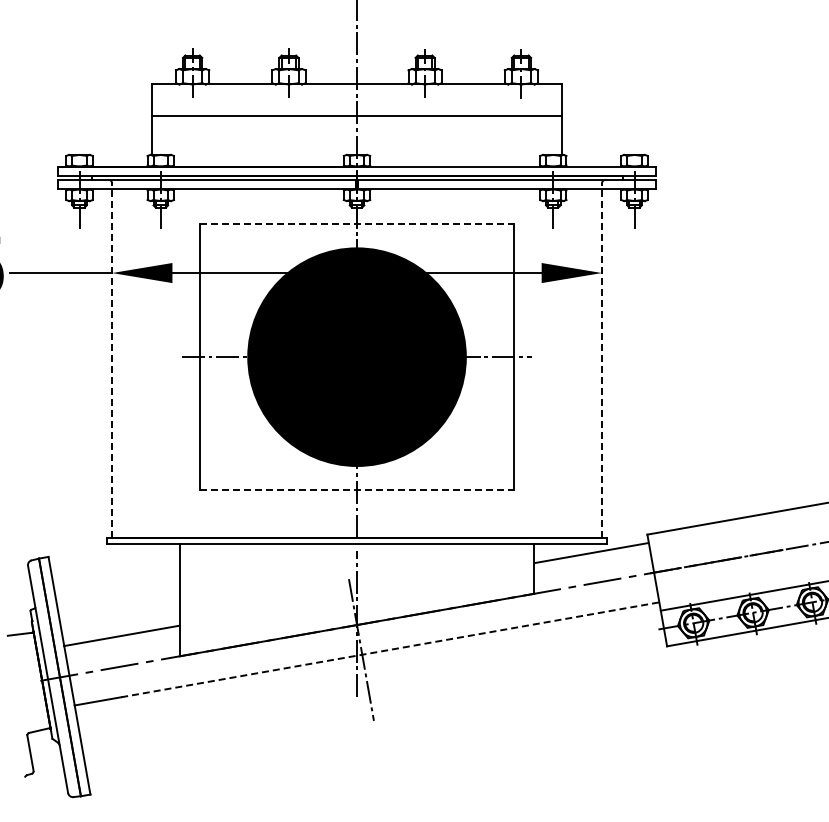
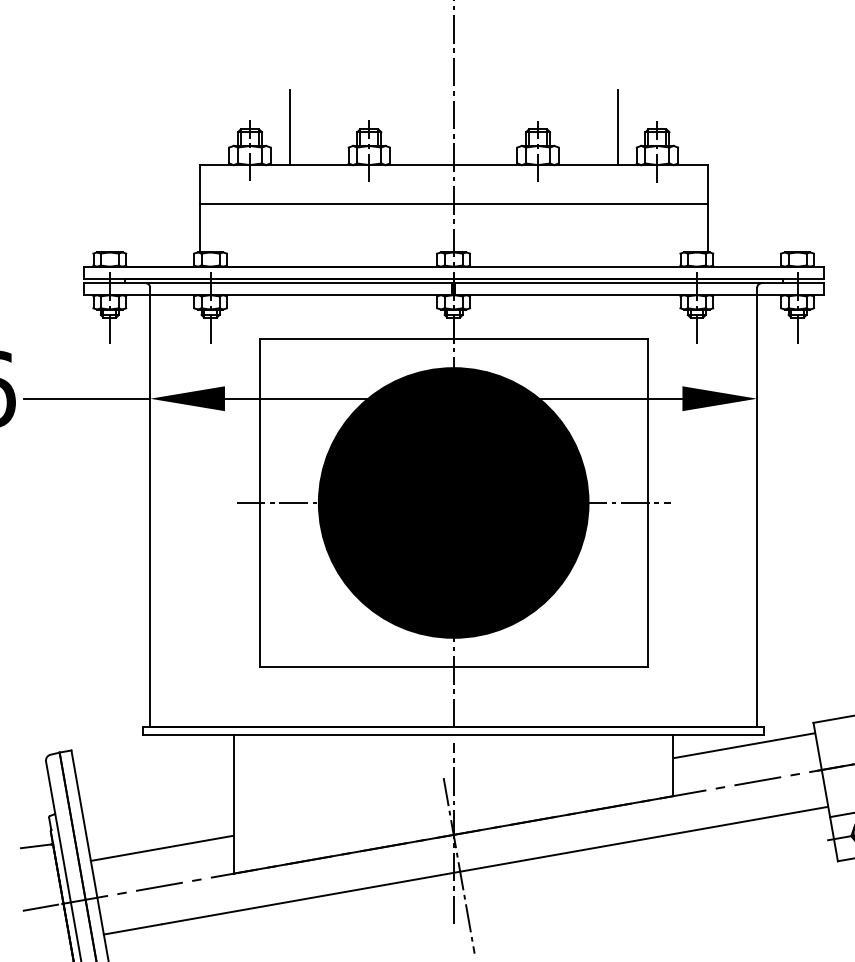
line: (224, 54) -> (289, 127), added
line: (489, 54) -> (617, 127), added
line: (357, 224) -> (454, 338), dashed -> solid
line: (112, 360) -> (150, 507), dashed -> solid
line: (601, 360) -> (756, 507), dashed -> solid
line: (357, 489) -> (454, 666), dashed -> solid
line: (390, 649) -> (495, 865), dashed -> solid
line: (23, 683) -> (40, 907), added

